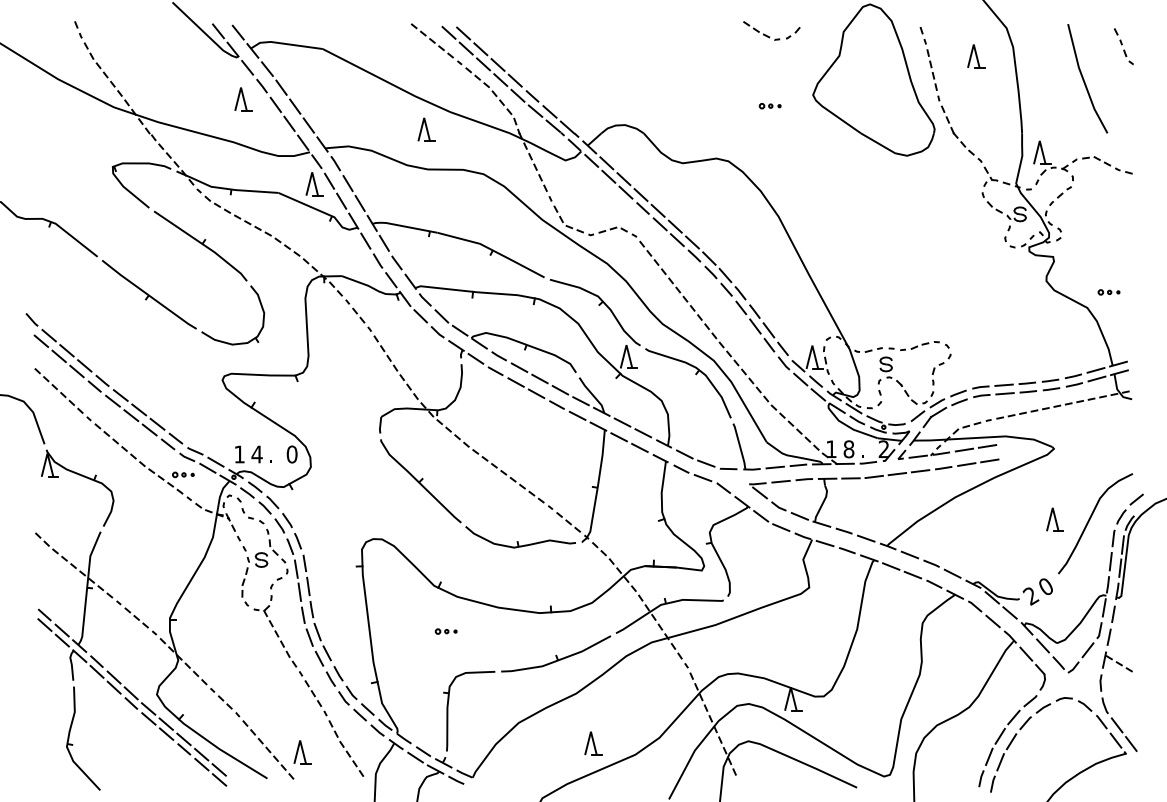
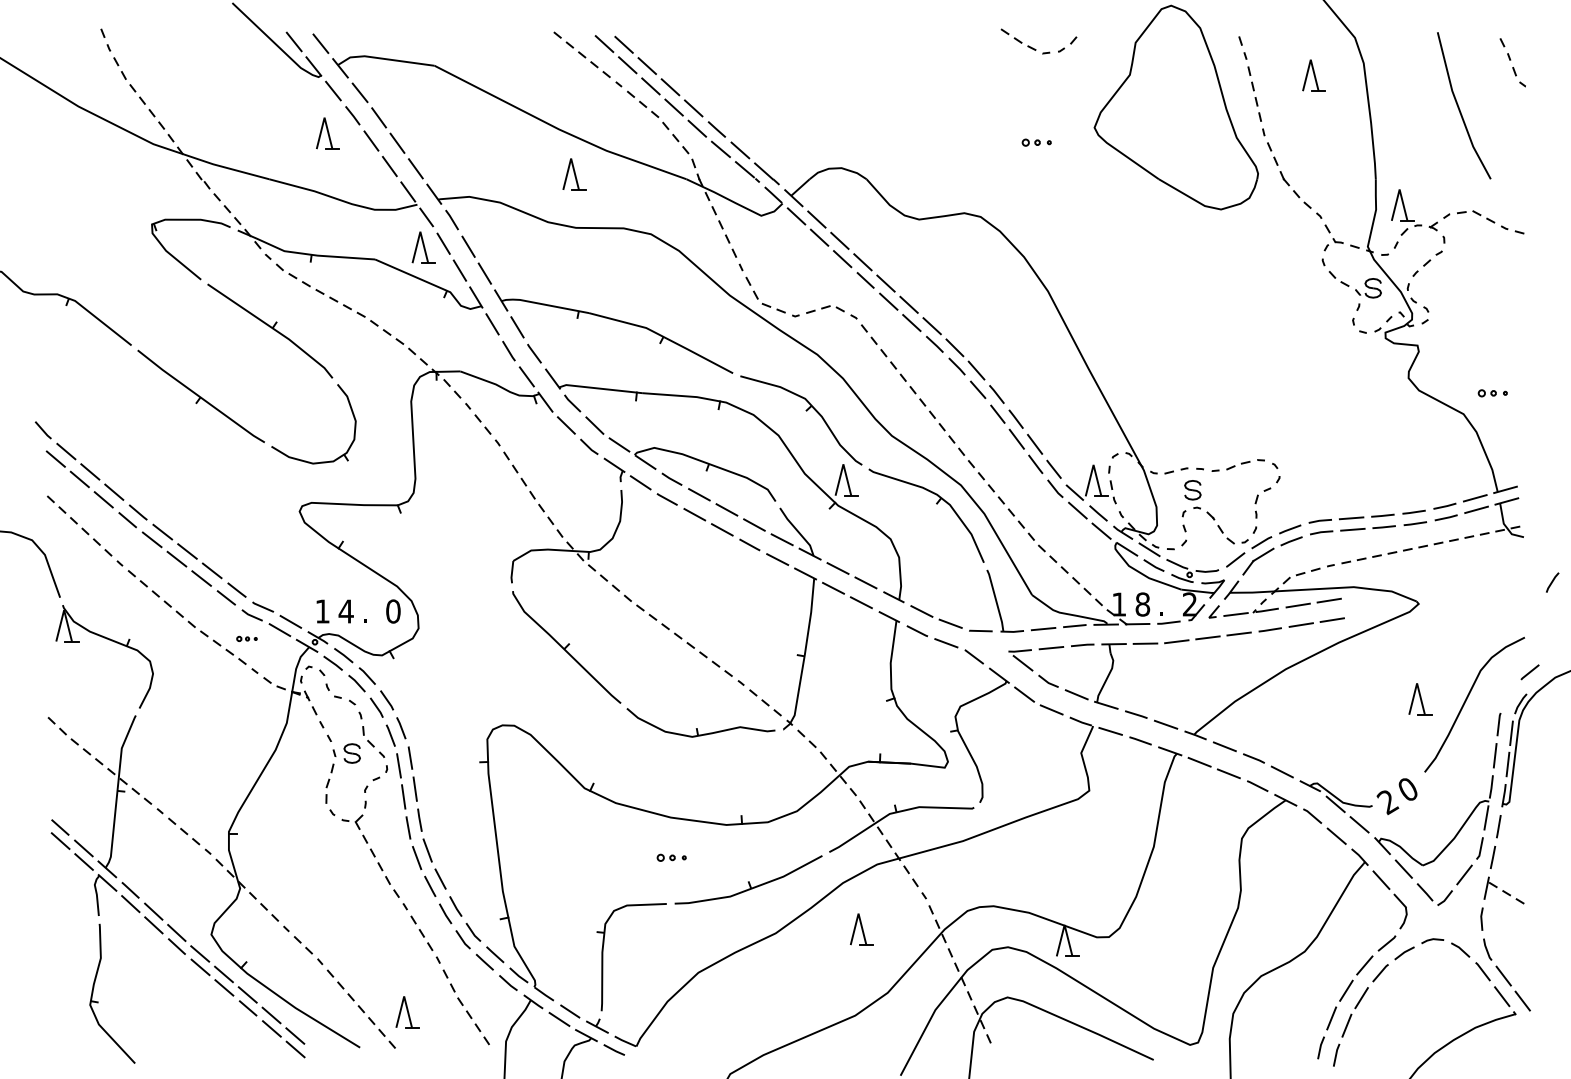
part: (183, 474) -> (246, 638), size x0.7
line: (1121, 516) -> (1552, 582), moved
part: (446, 631) -> (671, 857), moved
part: (593, 743) -> (861, 929), moved

